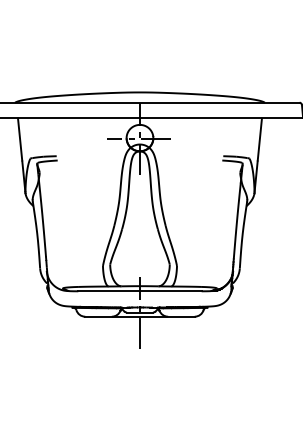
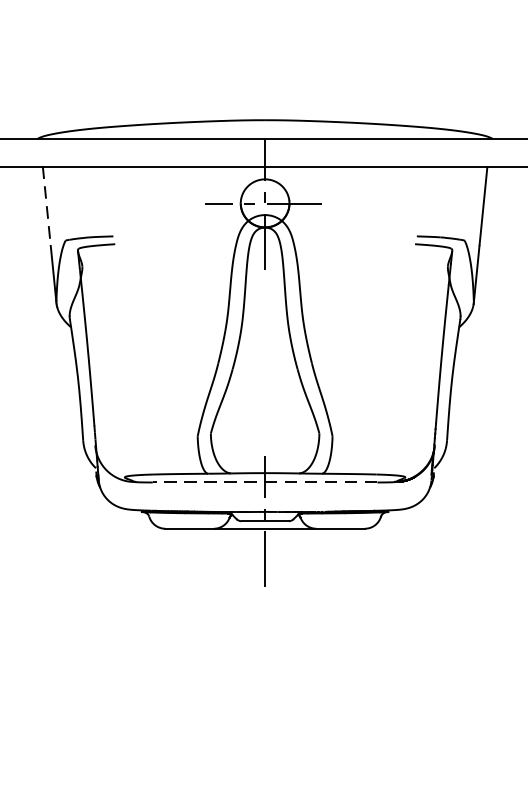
line: (20, 139) -> (47, 205), solid -> dashed
line: (139, 291) -> (264, 482), solid -> dashed

